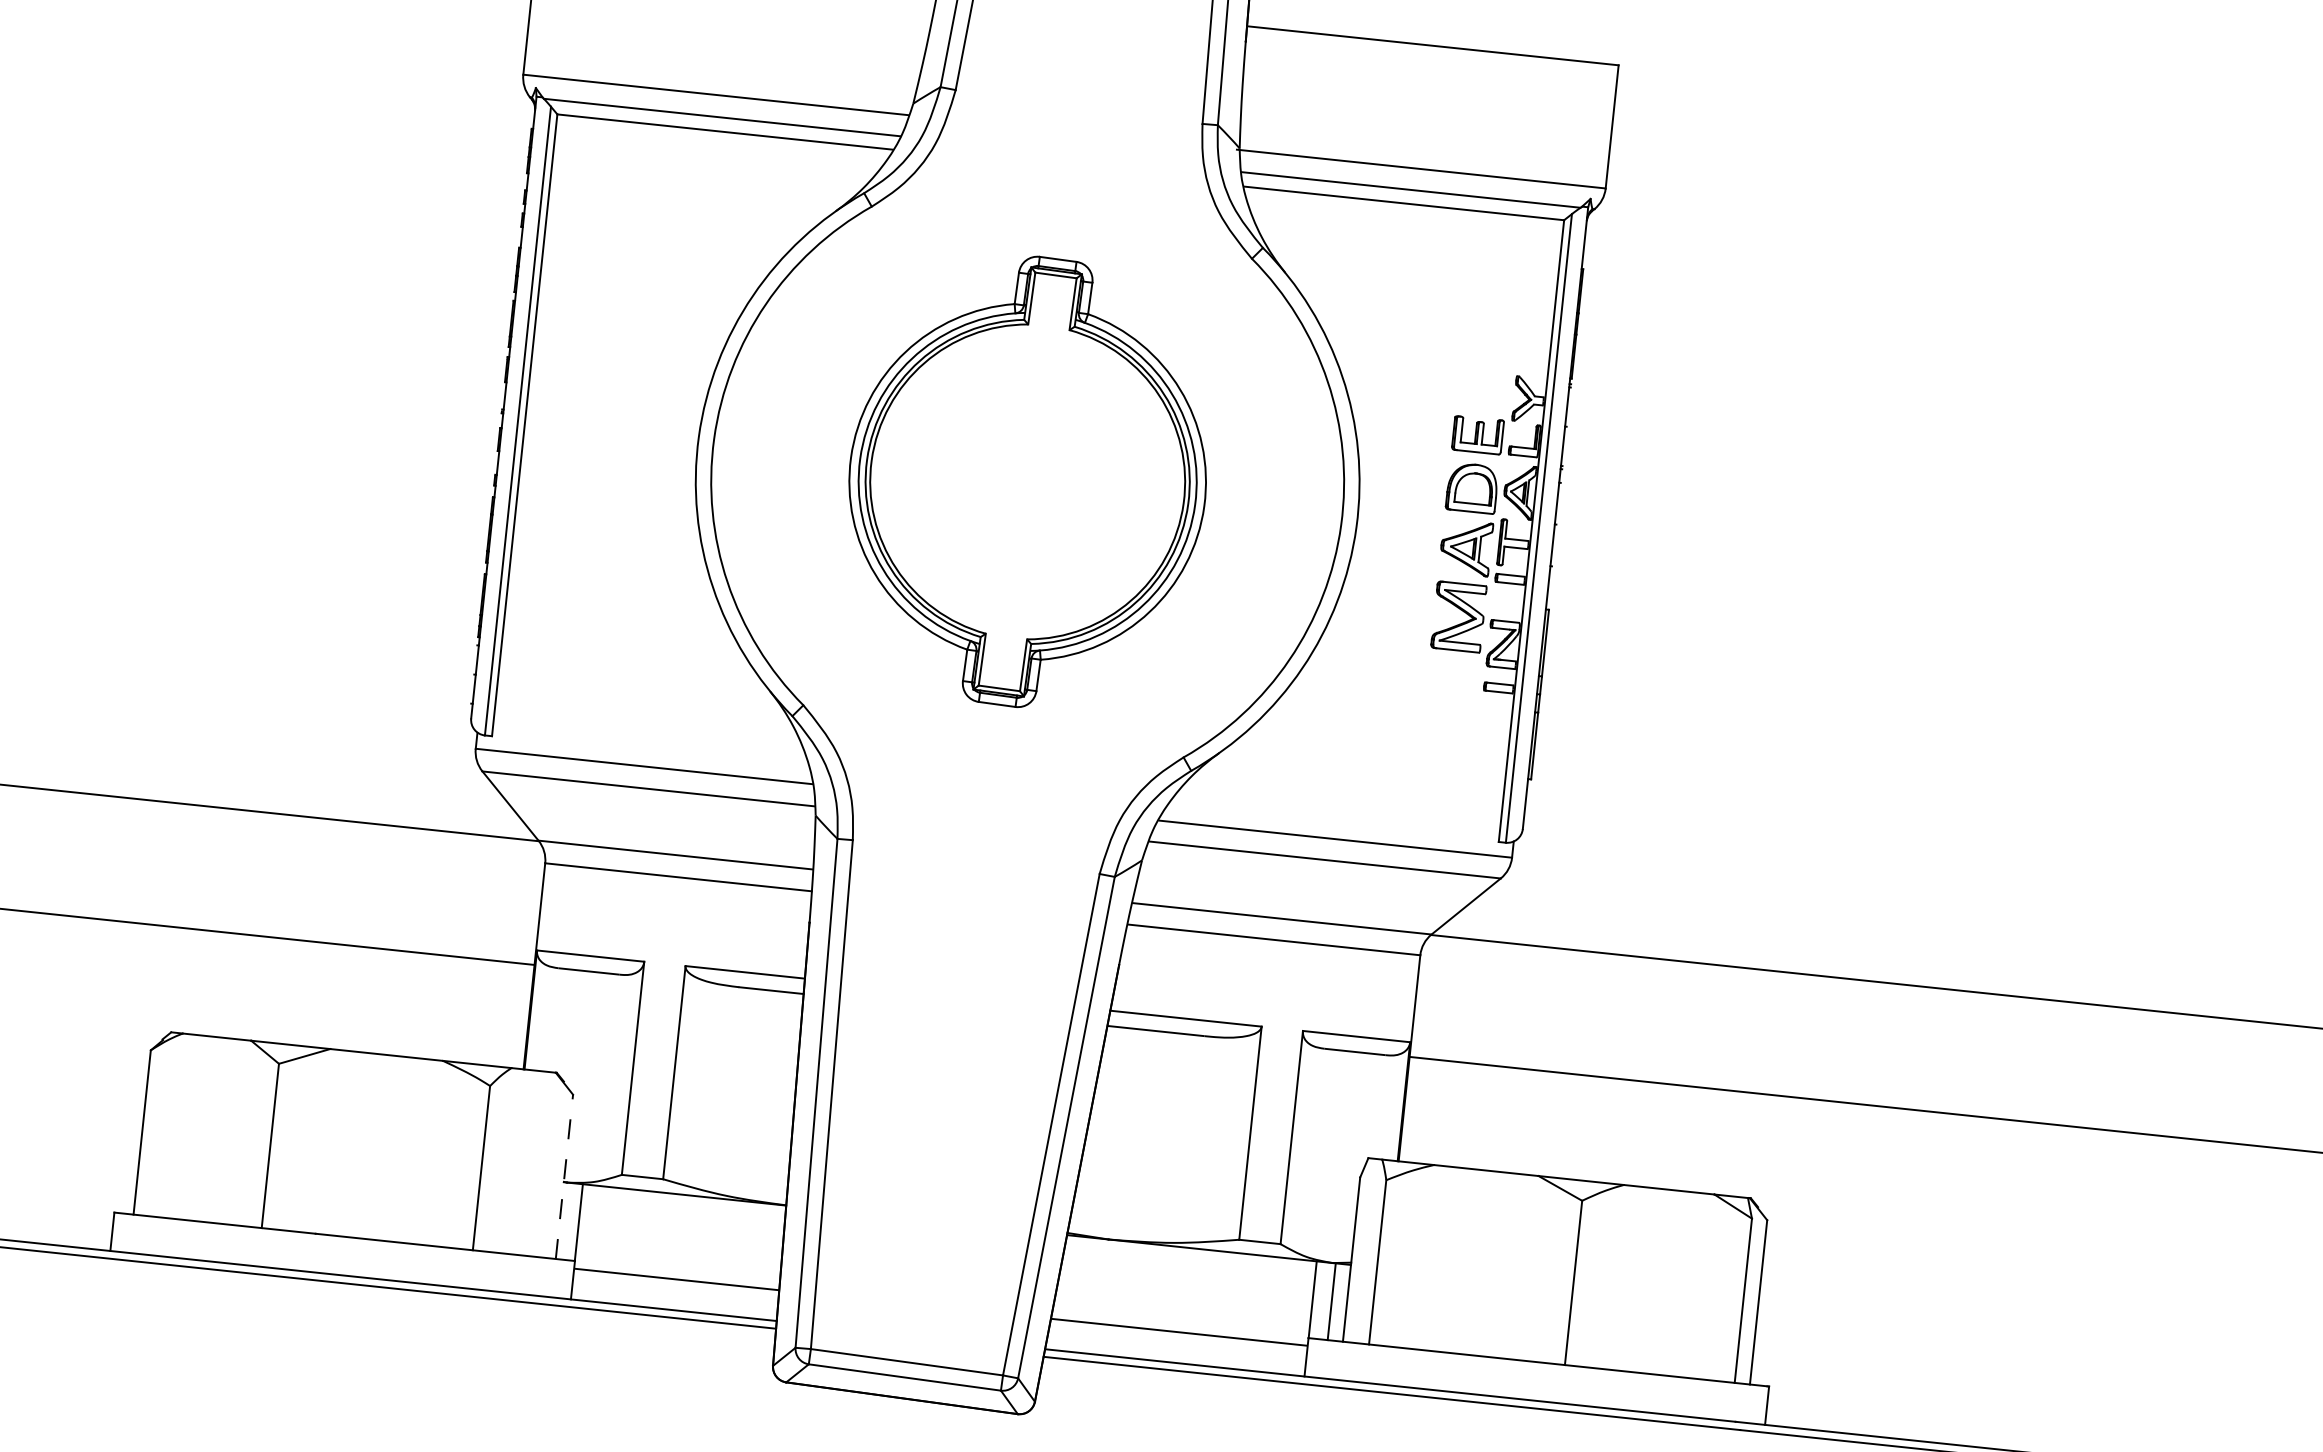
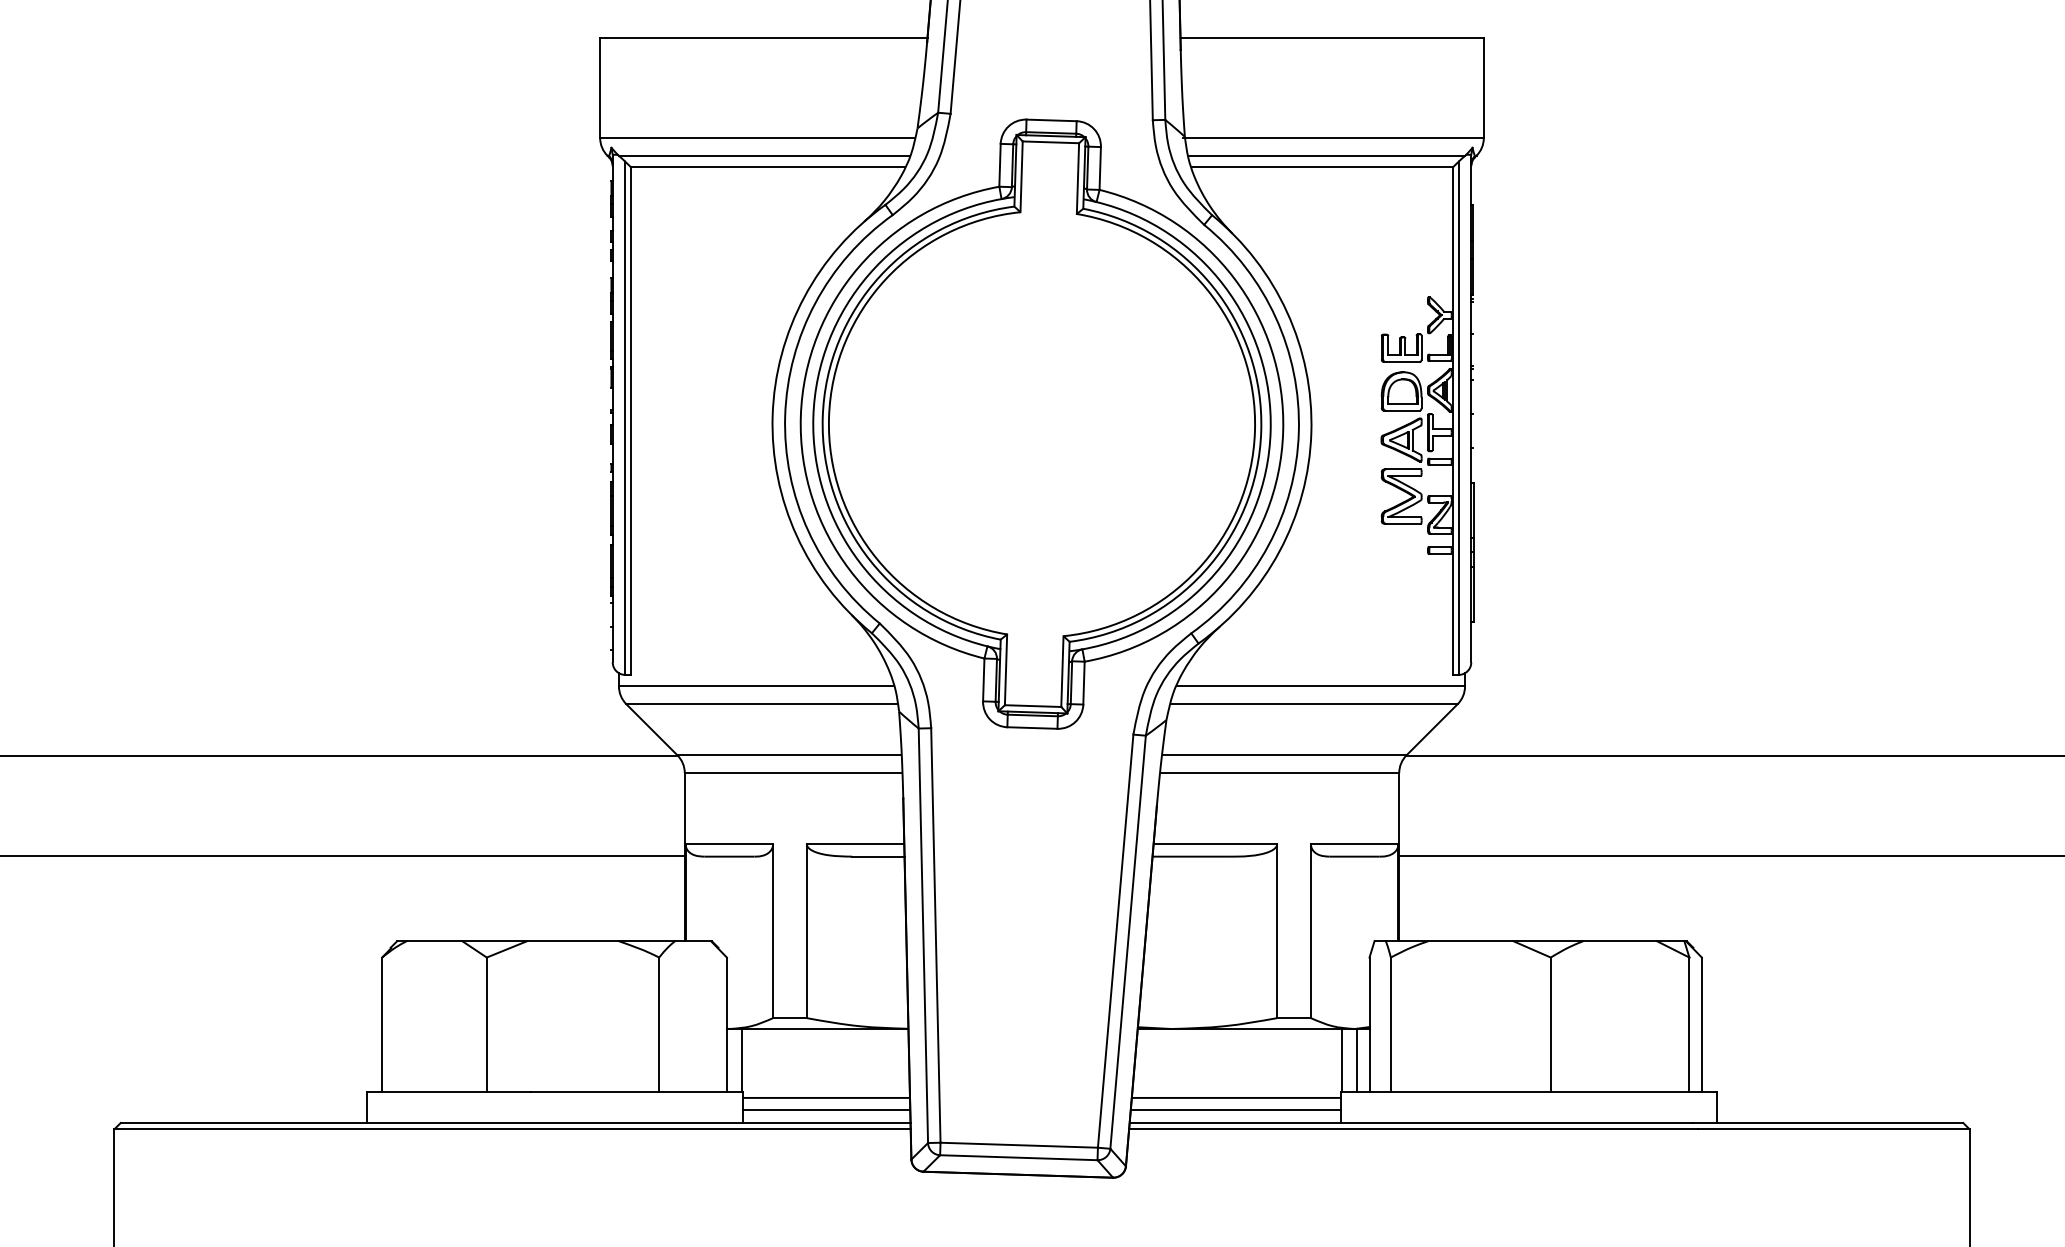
part: (1027, 481) -> (1041, 423), size x1.67
line: (563, 1176) -> (726, 1024), dashed -> solid
line: (675, 1294) -> (826, 1110), added
line: (1176, 1347) -> (1235, 1110), added

